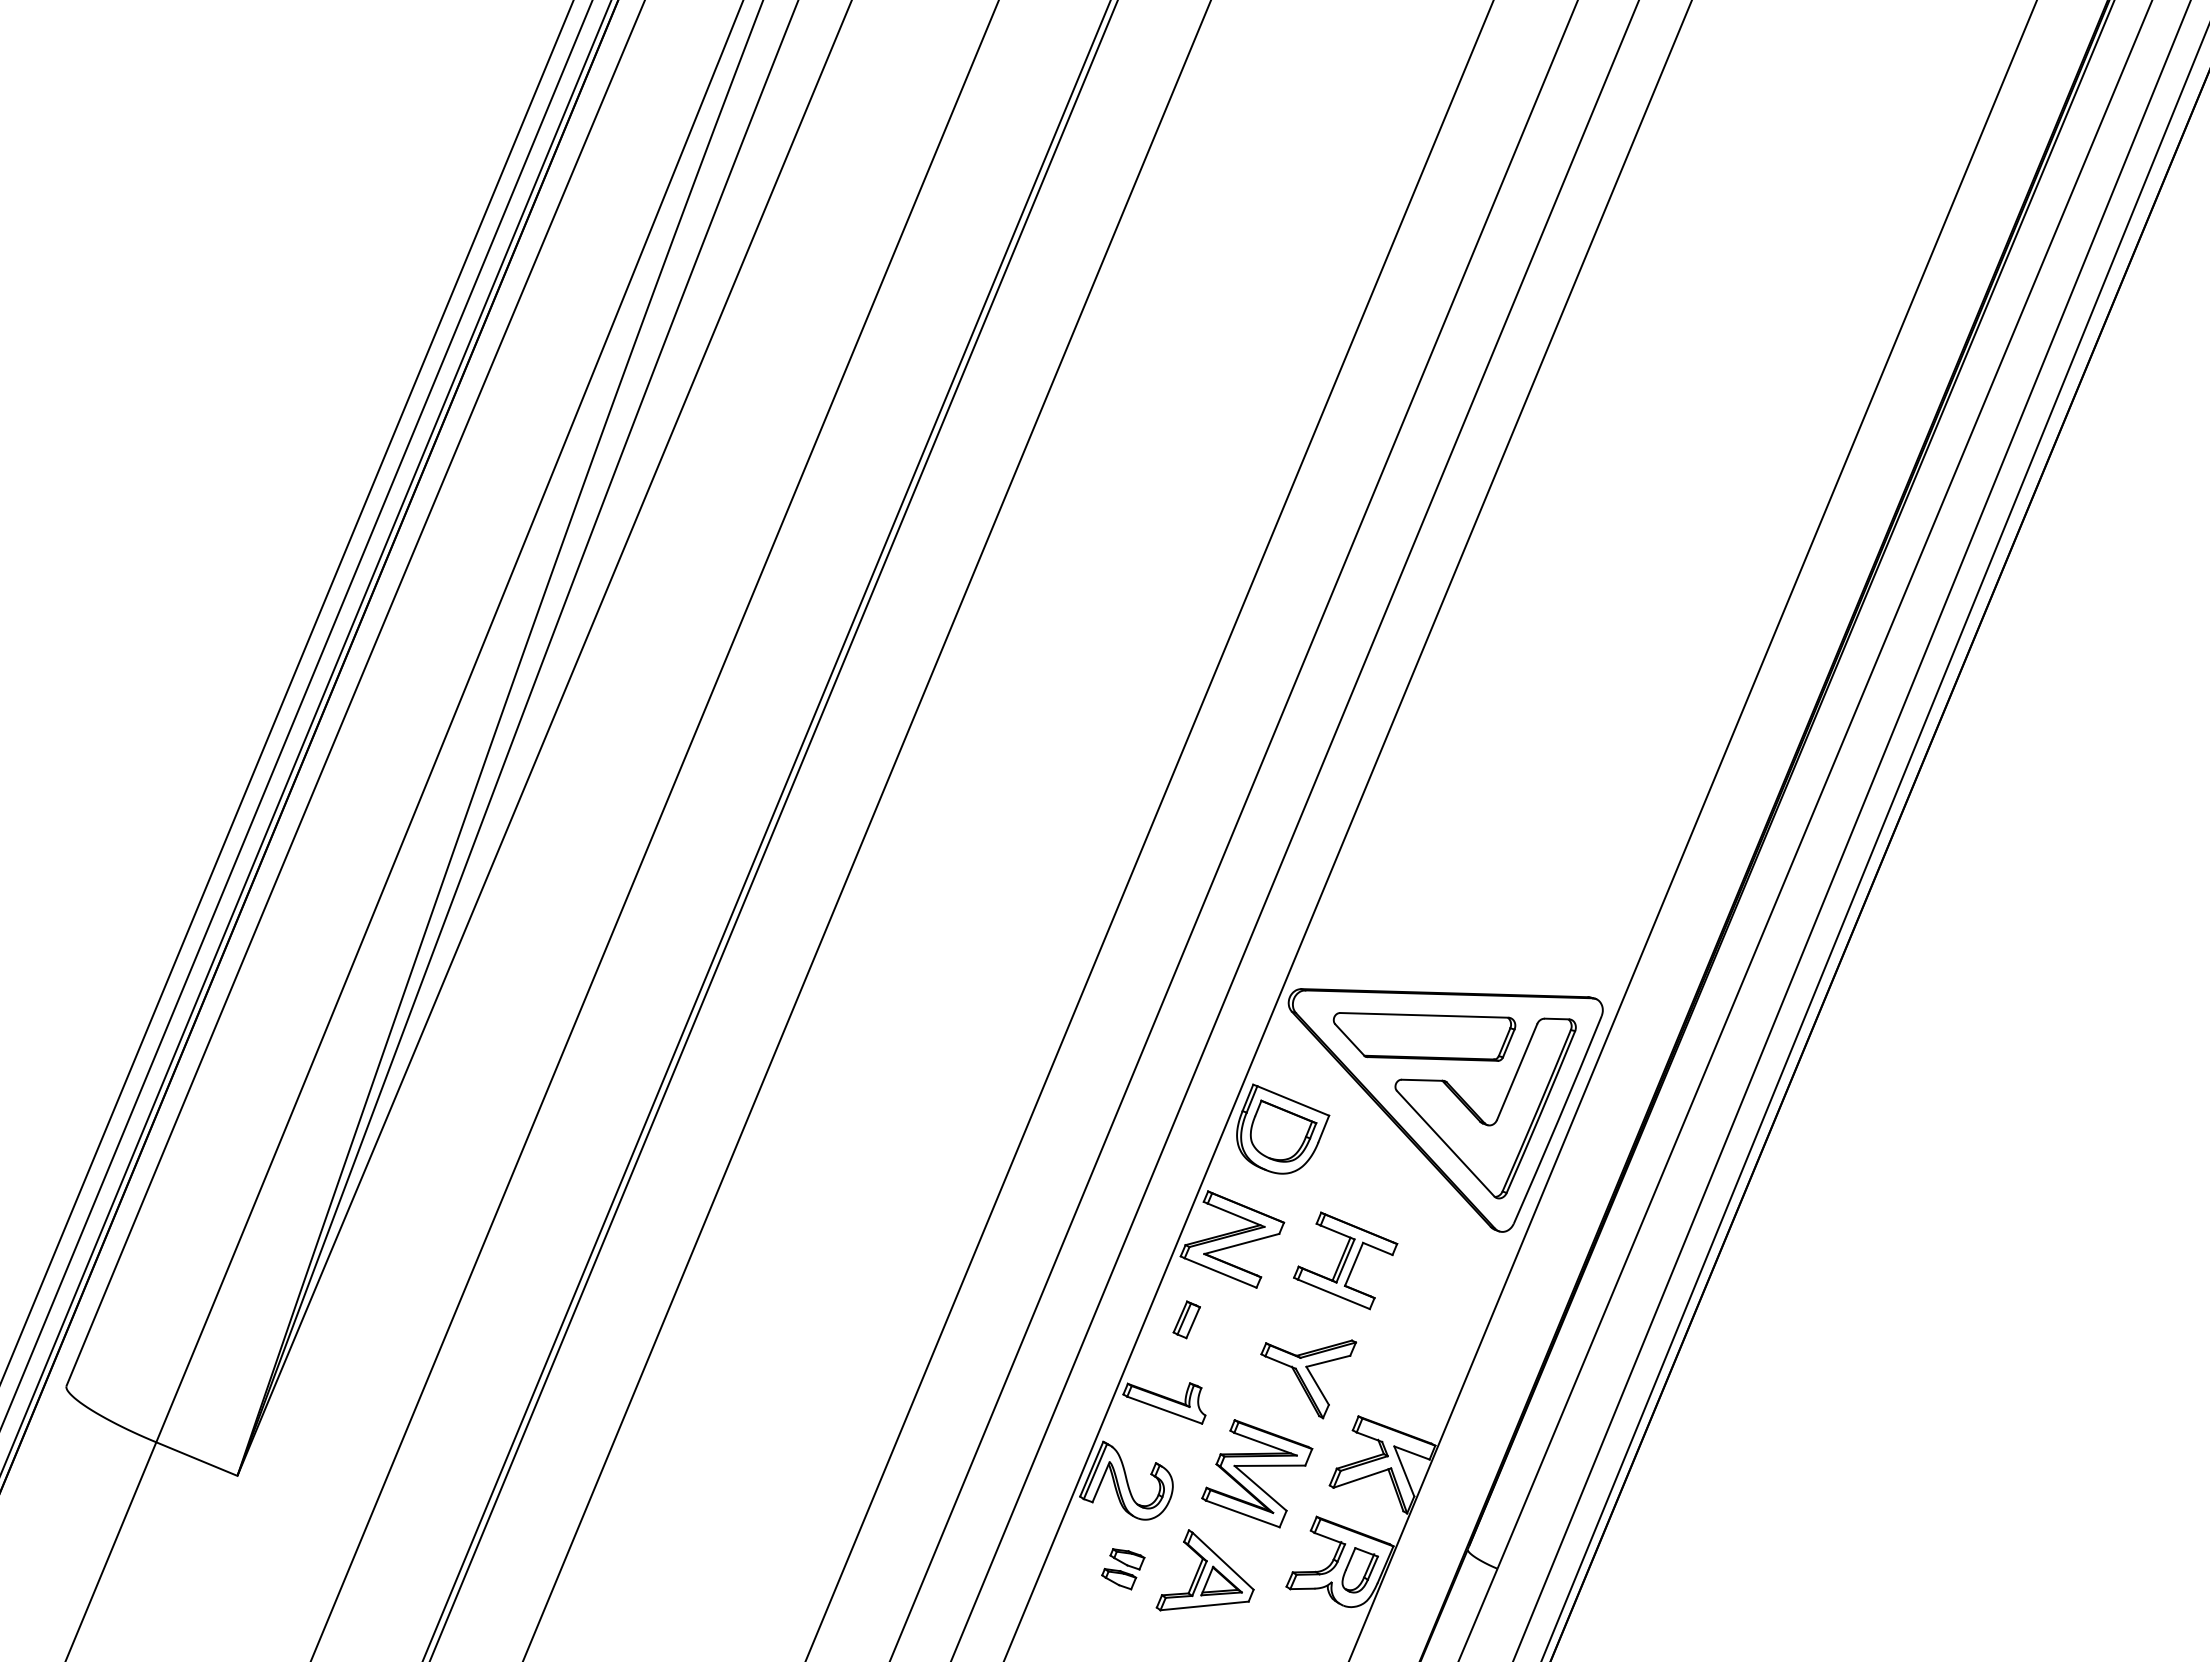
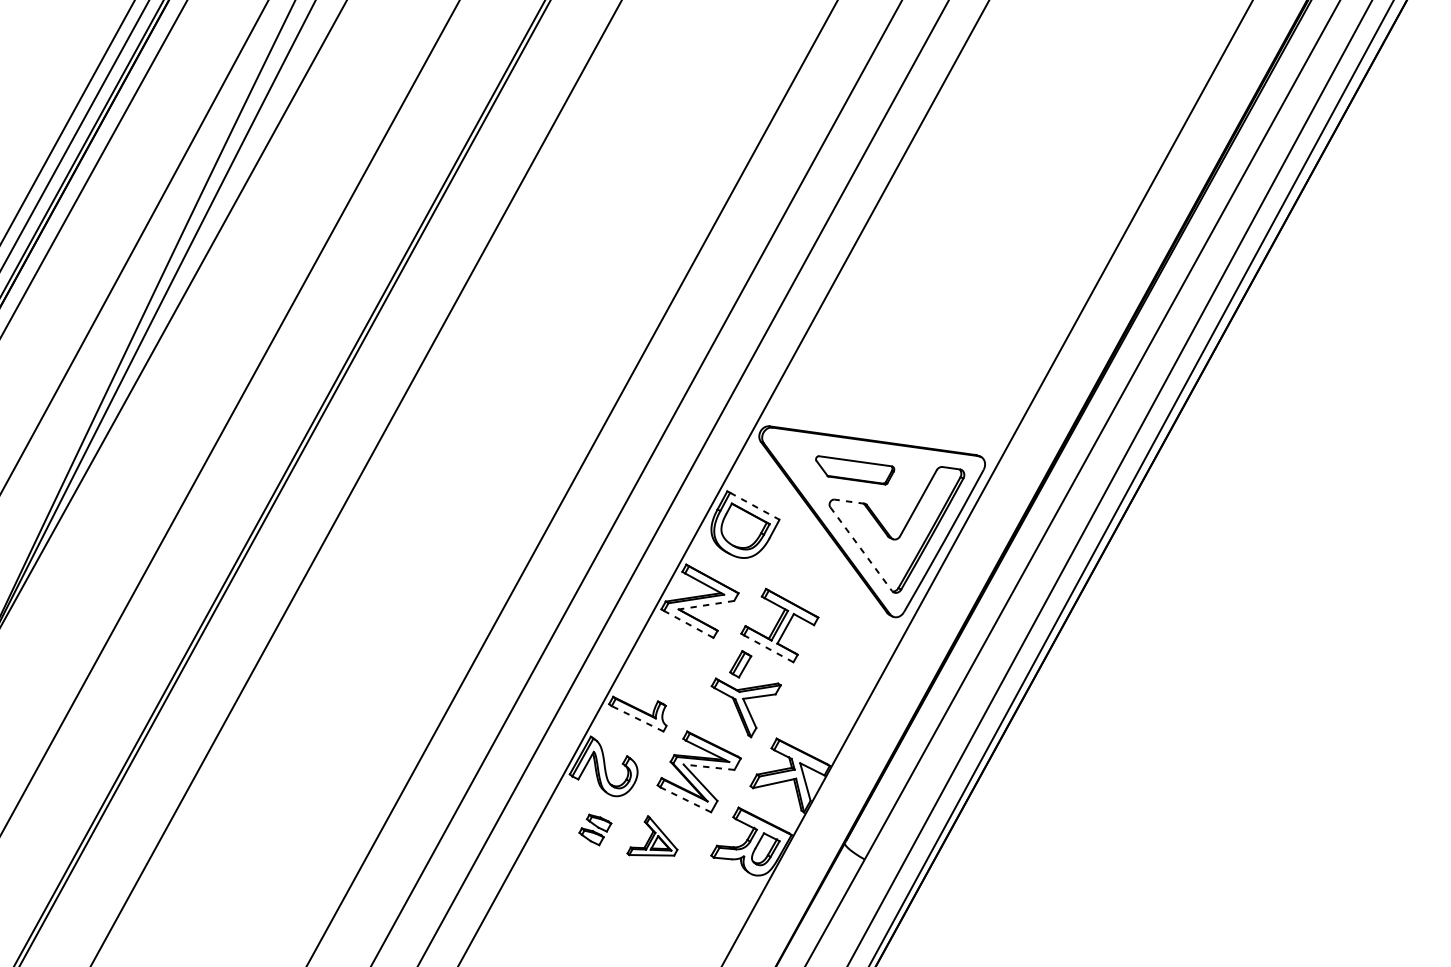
part: (1424, 1036) -> (854, 470), size x0.6
line: (1422, 1080) -> (849, 501), solid -> dashed
line: (1293, 1100) -> (755, 505), solid -> dashed
line: (1445, 1143) -> (861, 549), solid -> dashed
line: (1241, 1243) -> (706, 604), solid -> dashed
line: (1220, 1272) -> (688, 624), solid -> dashed
line: (1333, 1294) -> (768, 648), solid -> dashed
part: (1186, 1319) -> (740, 664), moved
line: (1164, 1410) -> (637, 719), solid -> dashed
line: (1269, 1465) -> (708, 766), solid -> dashed
line: (1242, 1513) -> (685, 799), solid -> dashed
part: (1204, 1570) -> (653, 837), size x0.7

